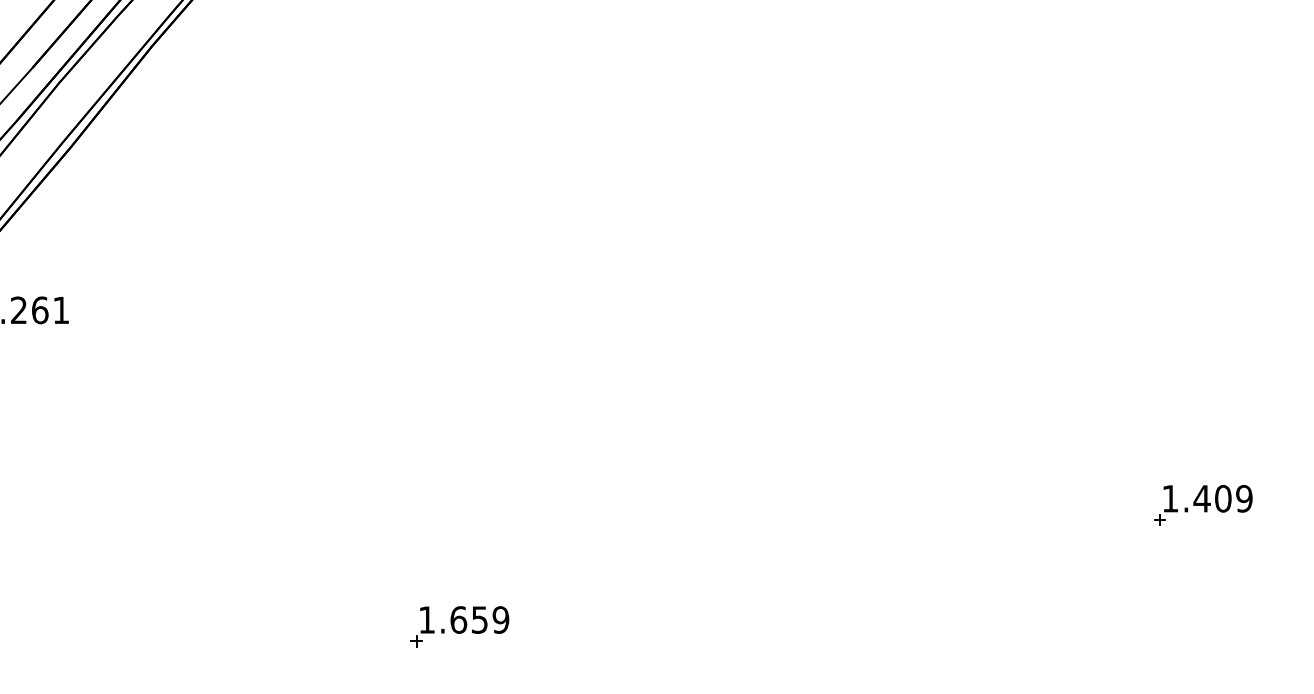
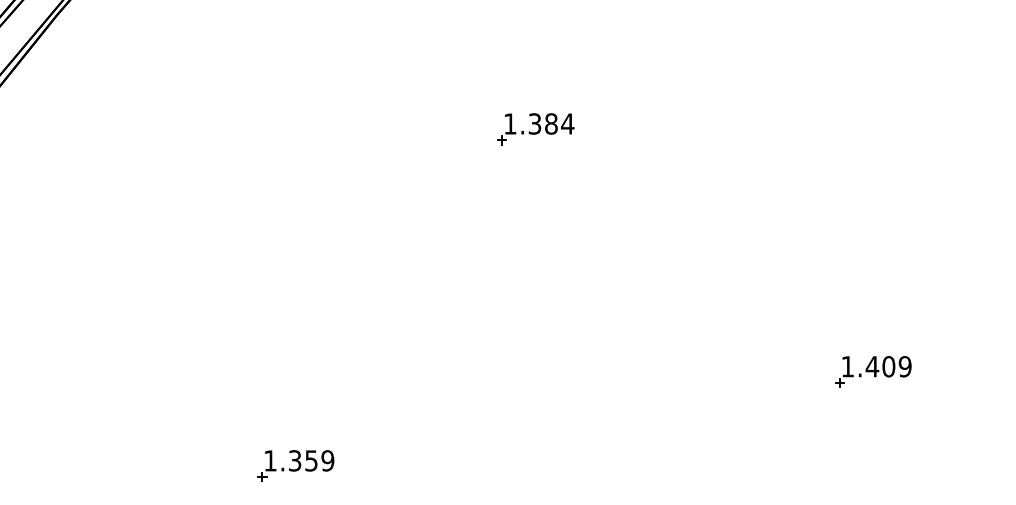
part: (768, 192) -> (535, 128), added
text: (458, 619) -> (294, 460), 1.659 -> 1.359

